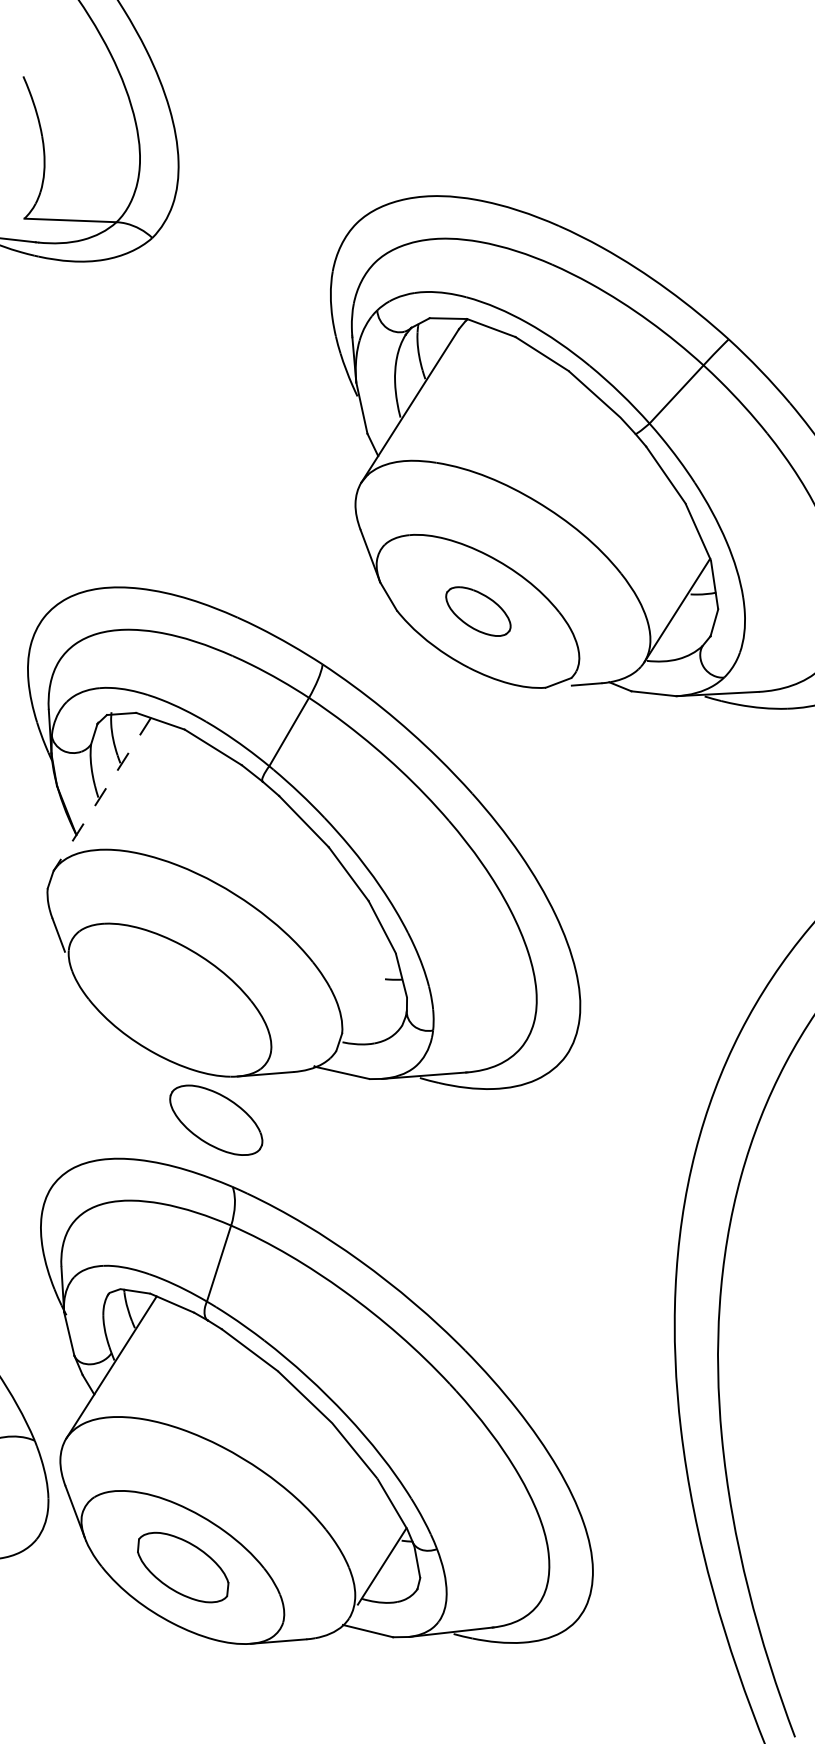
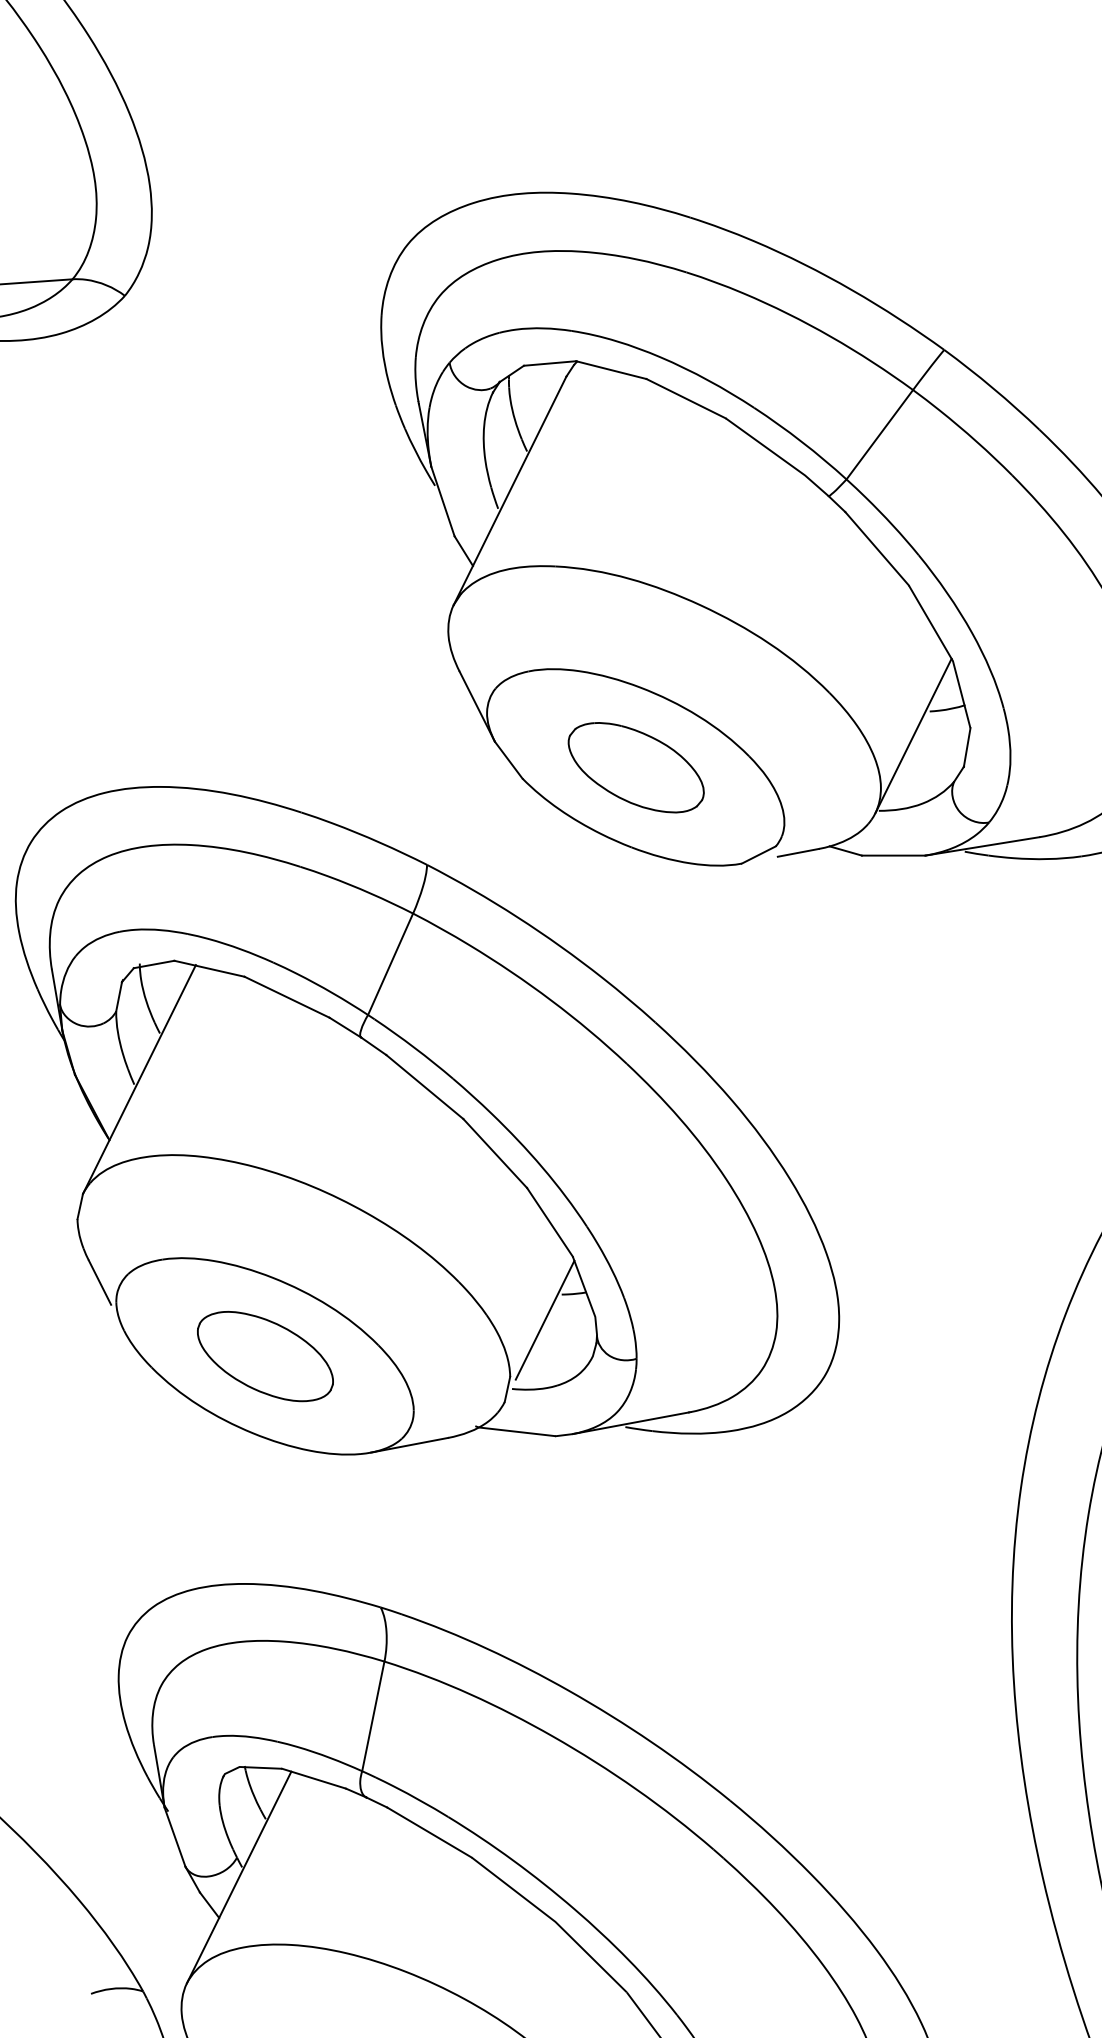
part: (478, 611) -> (636, 767), size x1.43
line: (102, 794) -> (139, 1079), dashed -> solid
line: (370, 995) -> (543, 1319), added
part: (216, 1119) -> (265, 1355), moved

